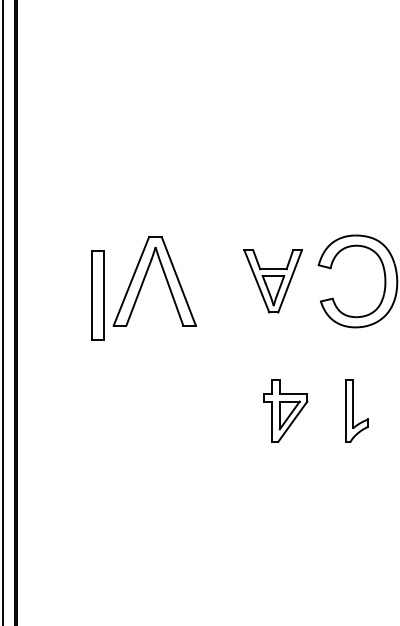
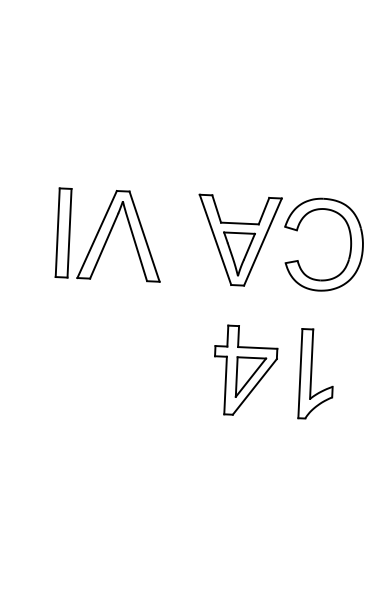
part: (273, 281) -> (239, 241), size x1.43
part: (97, 295) -> (63, 233), moved
part: (285, 410) -> (245, 370), size x1.43
part: (356, 410) -> (316, 373), size x1.43

